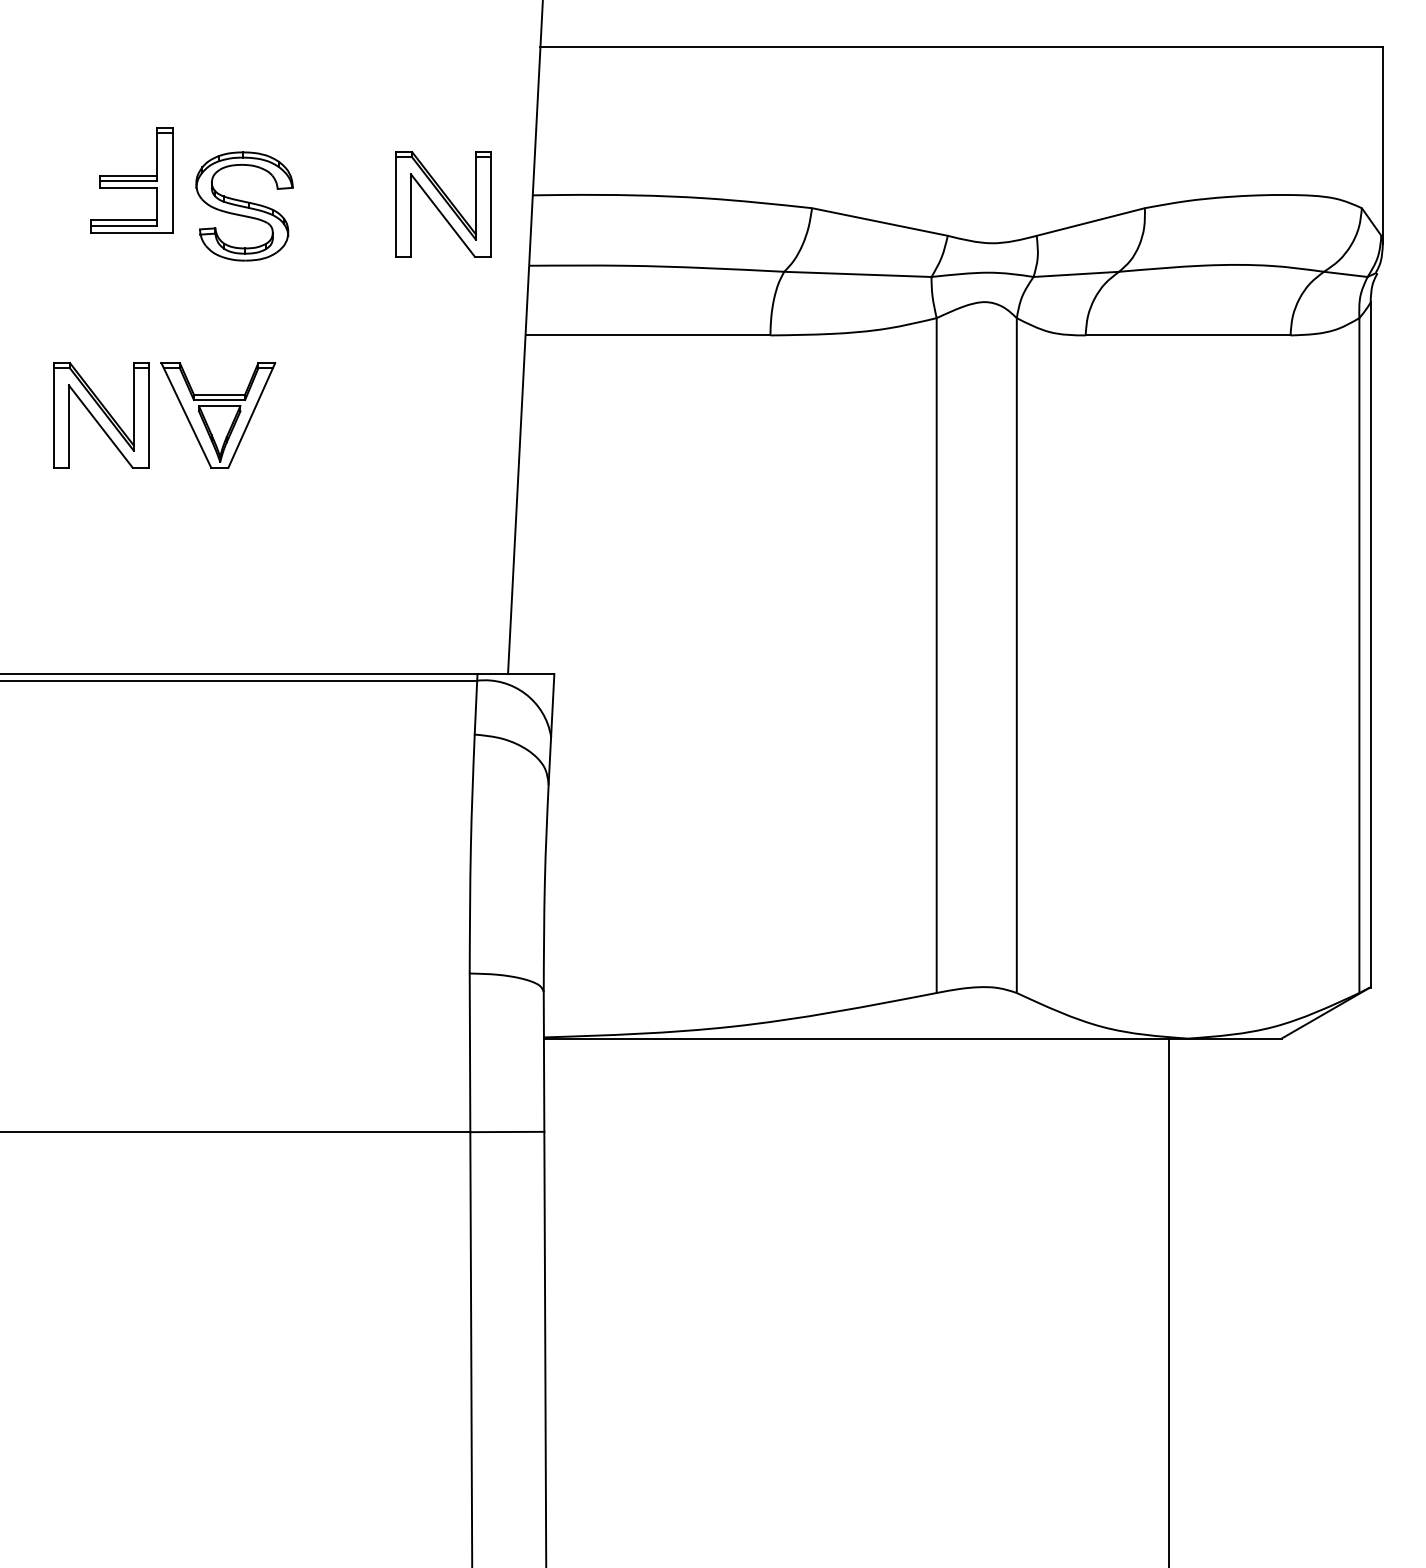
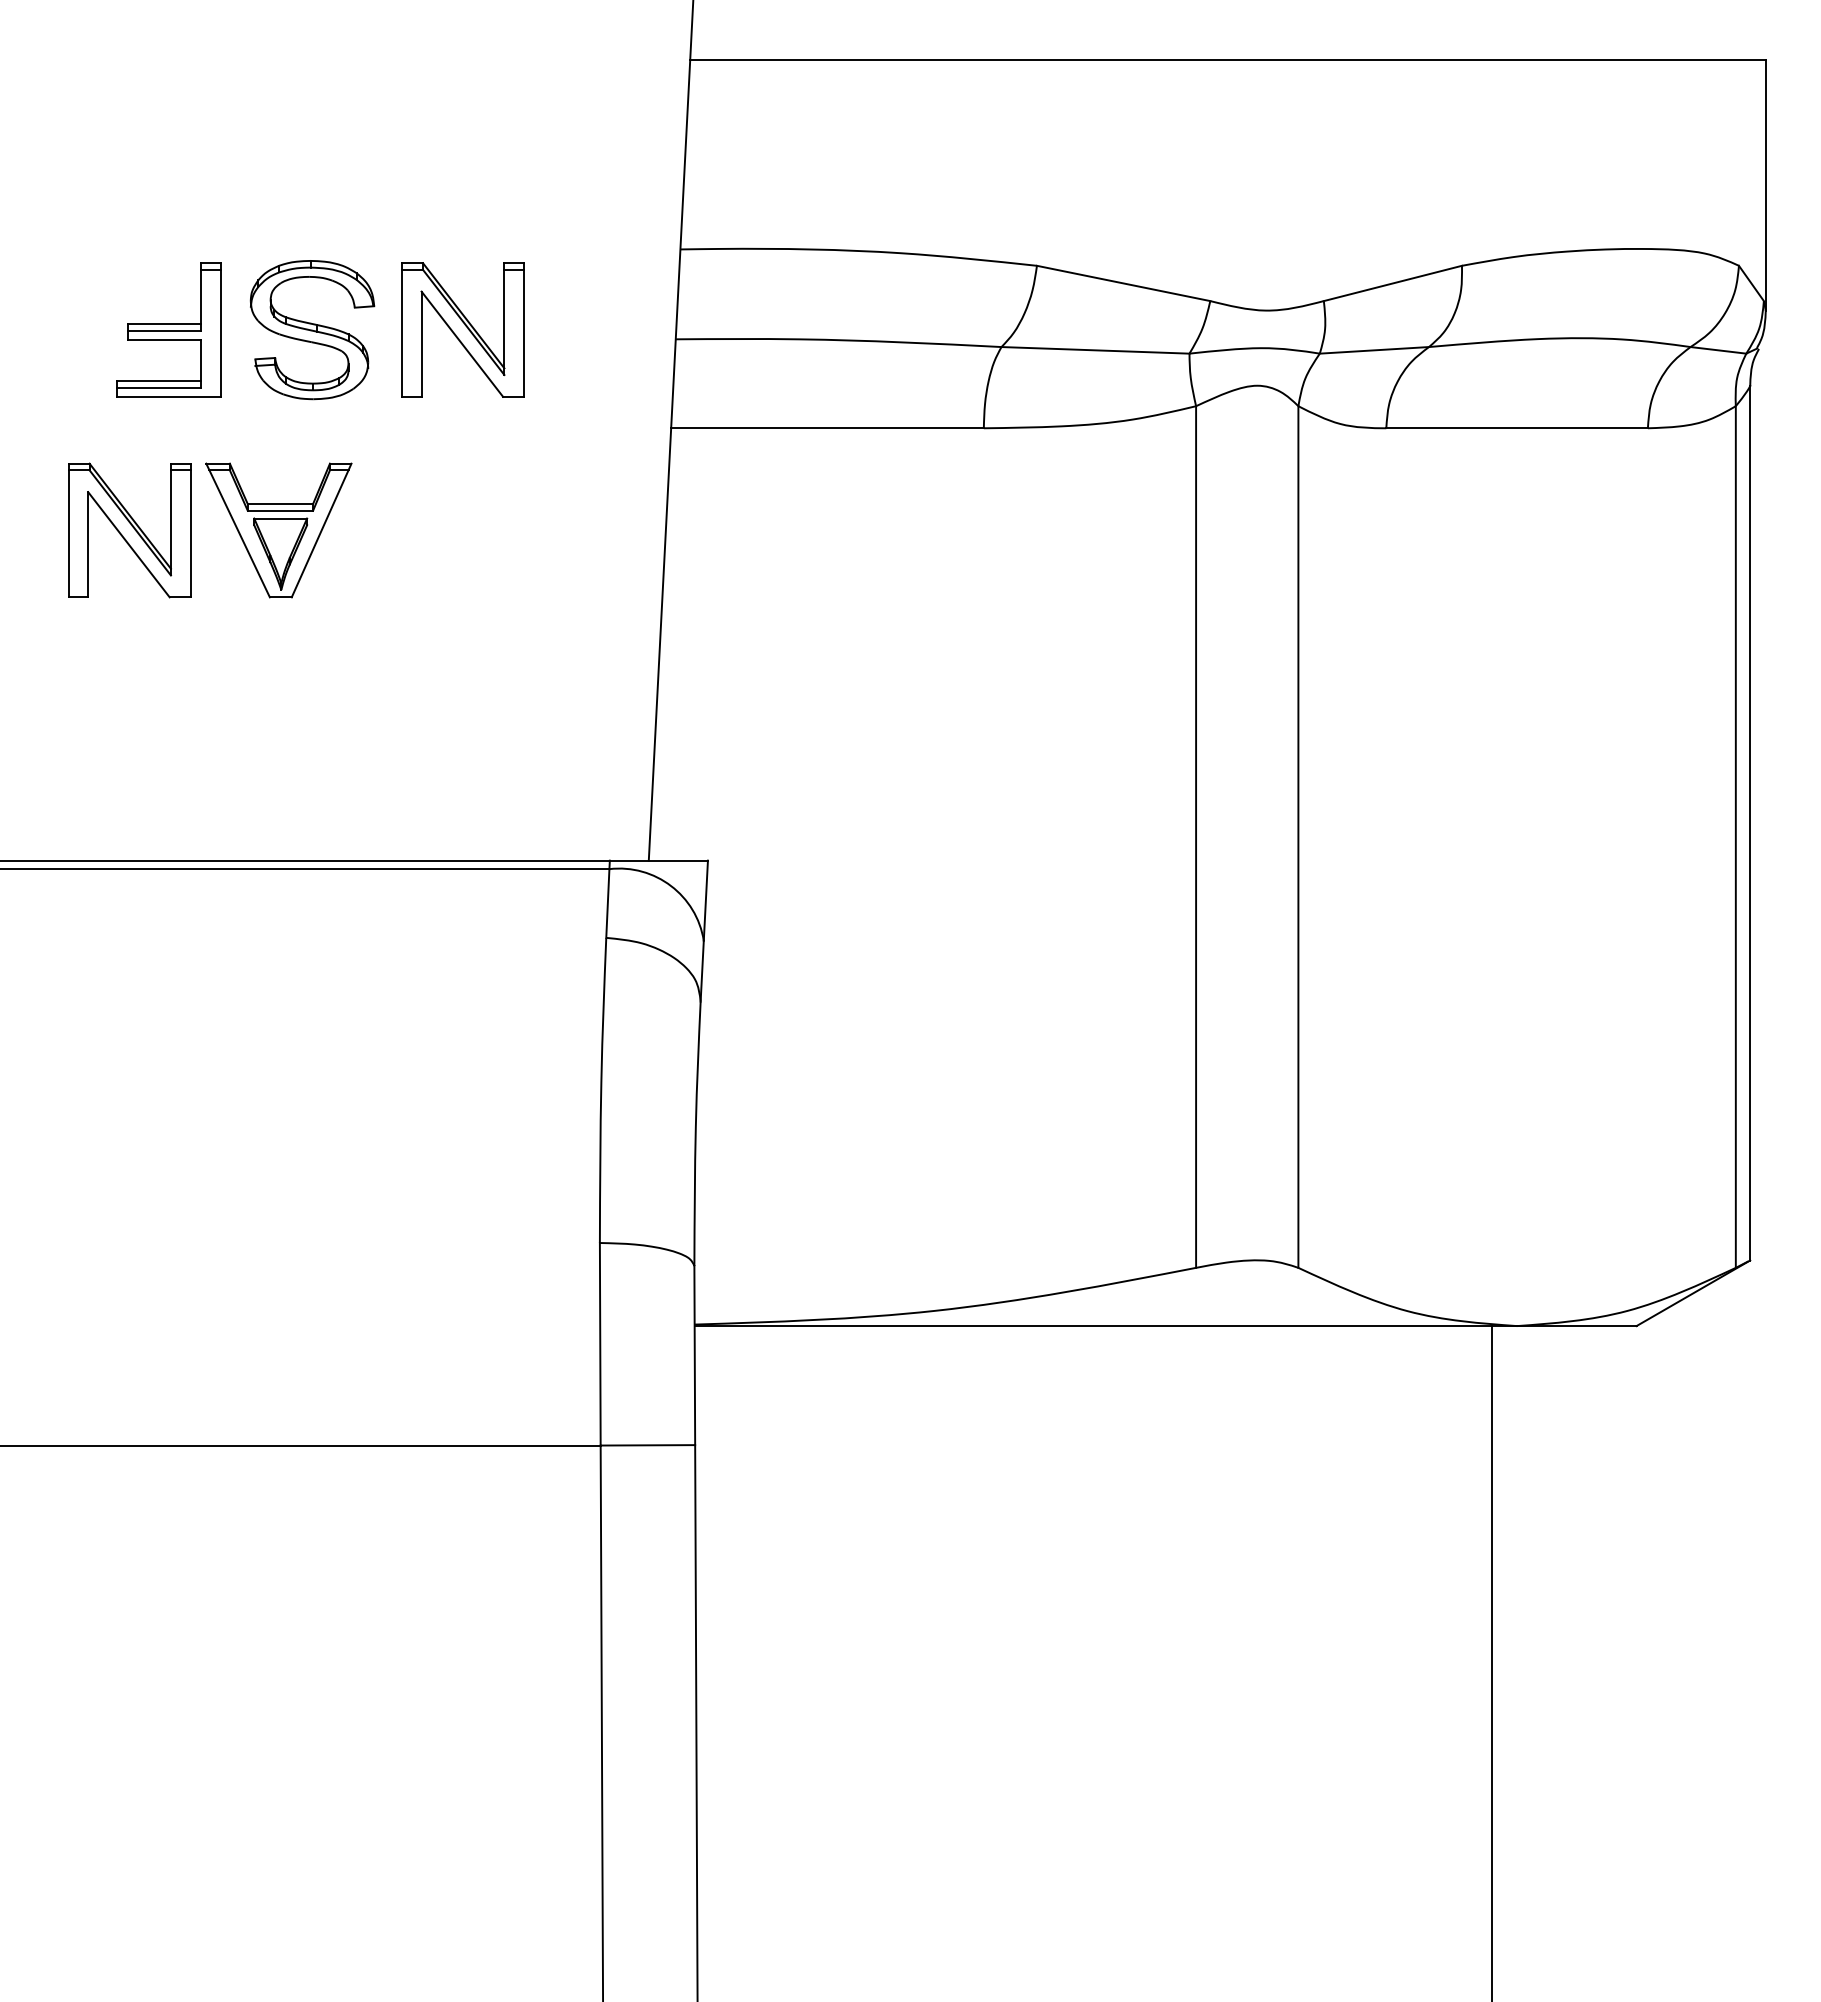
part: (131, 180) -> (168, 330), moved
part: (443, 204) -> (462, 330), moved
part: (244, 206) -> (312, 330), moved

